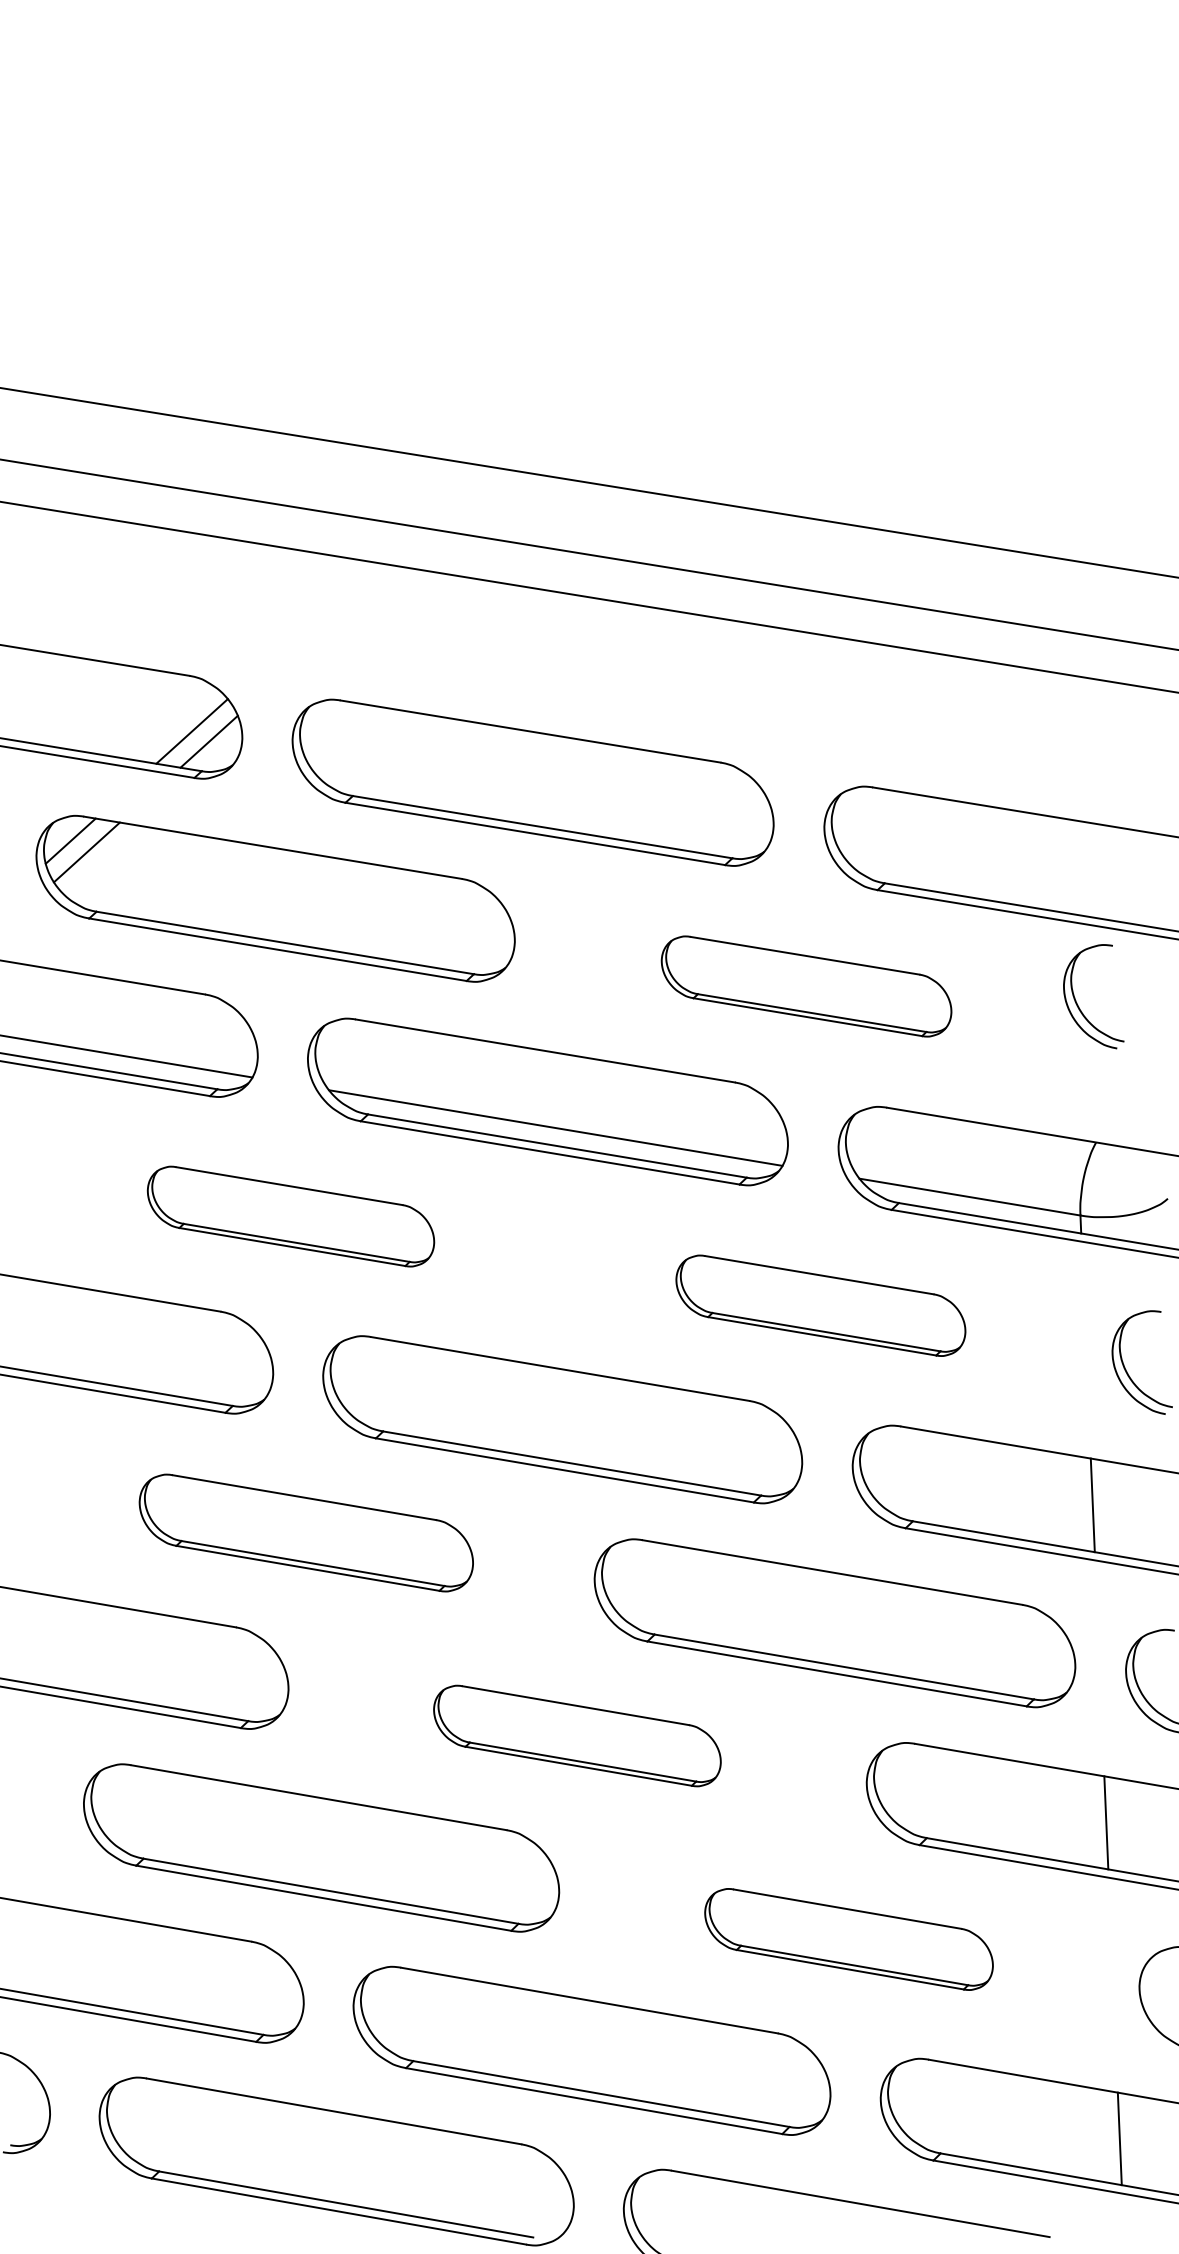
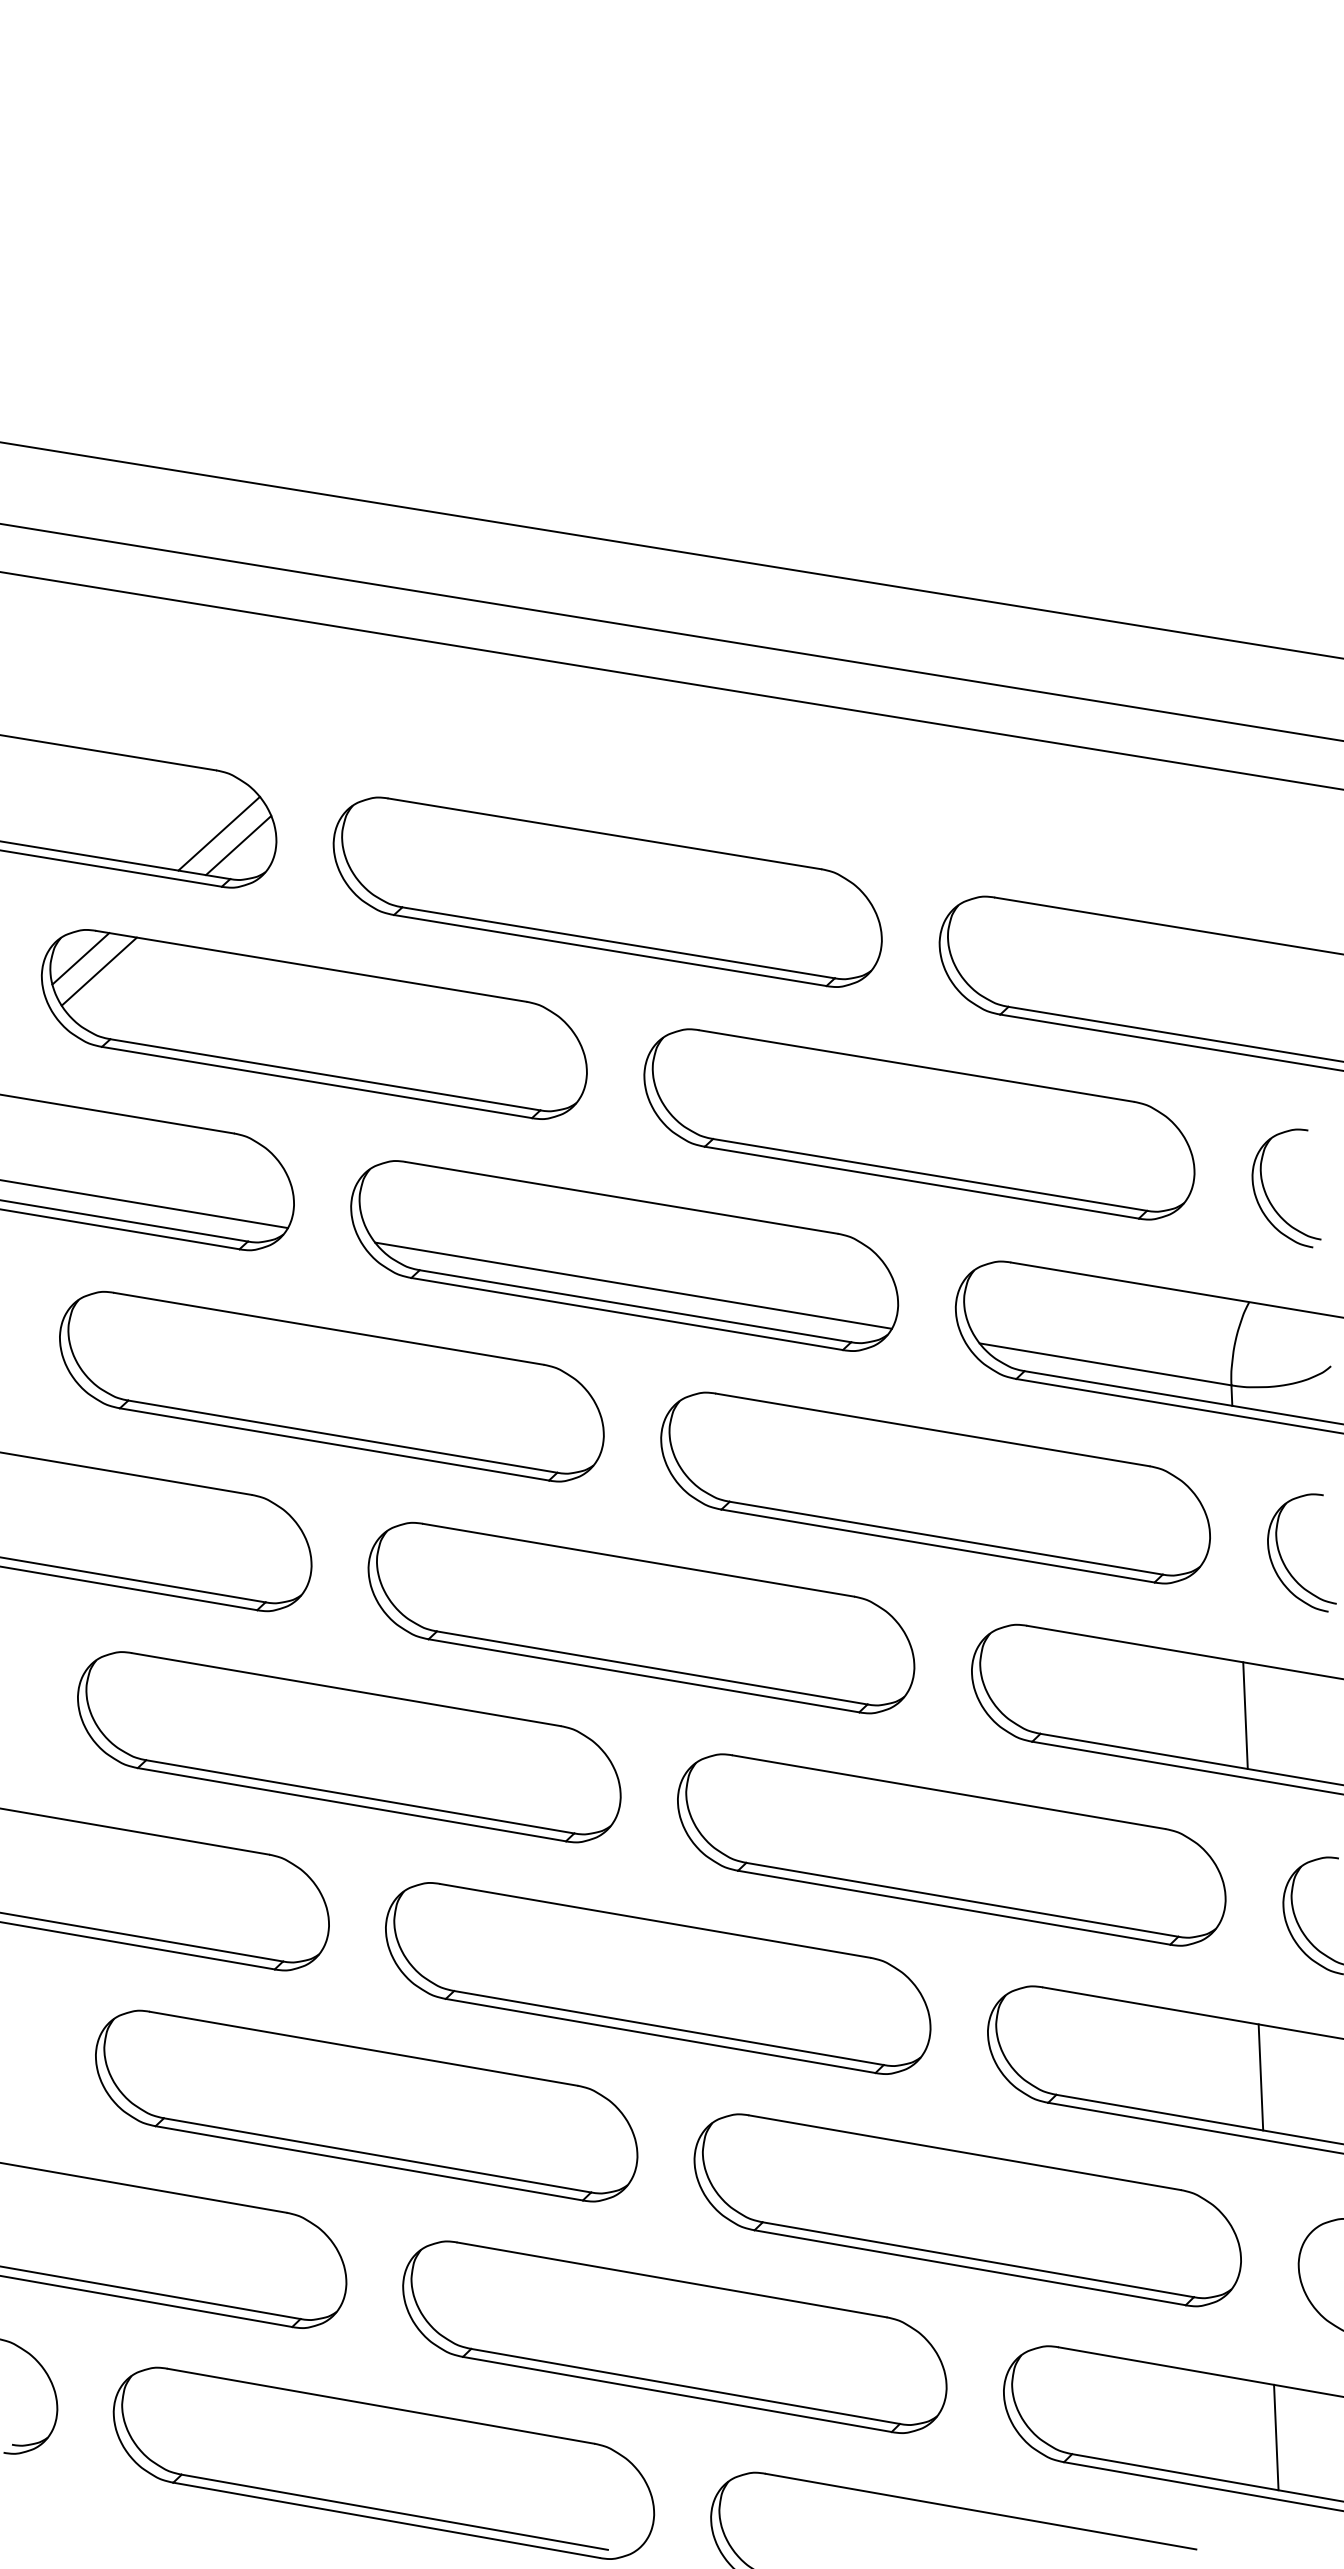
part: (806, 986) -> (919, 1124), size x1.67
part: (1077, 1002) -> (1267, 1195), moved
part: (290, 1216) -> (331, 1386), size x1.67
part: (820, 1305) -> (935, 1487), size x1.67
part: (306, 1532) -> (349, 1746), size x1.43
part: (577, 1735) -> (658, 1977), size x1.67
part: (848, 1939) -> (967, 2210), size x1.67

